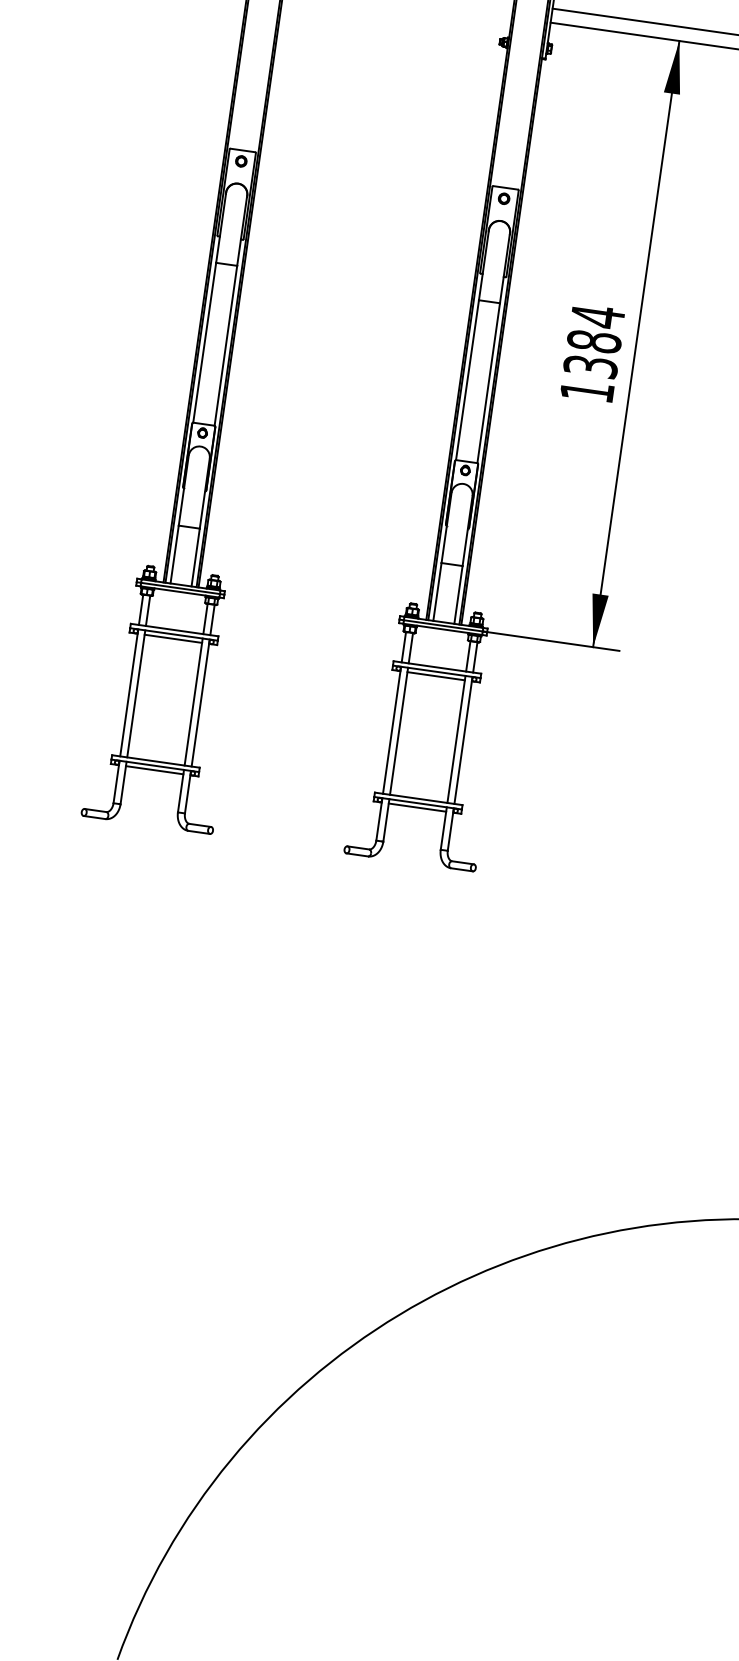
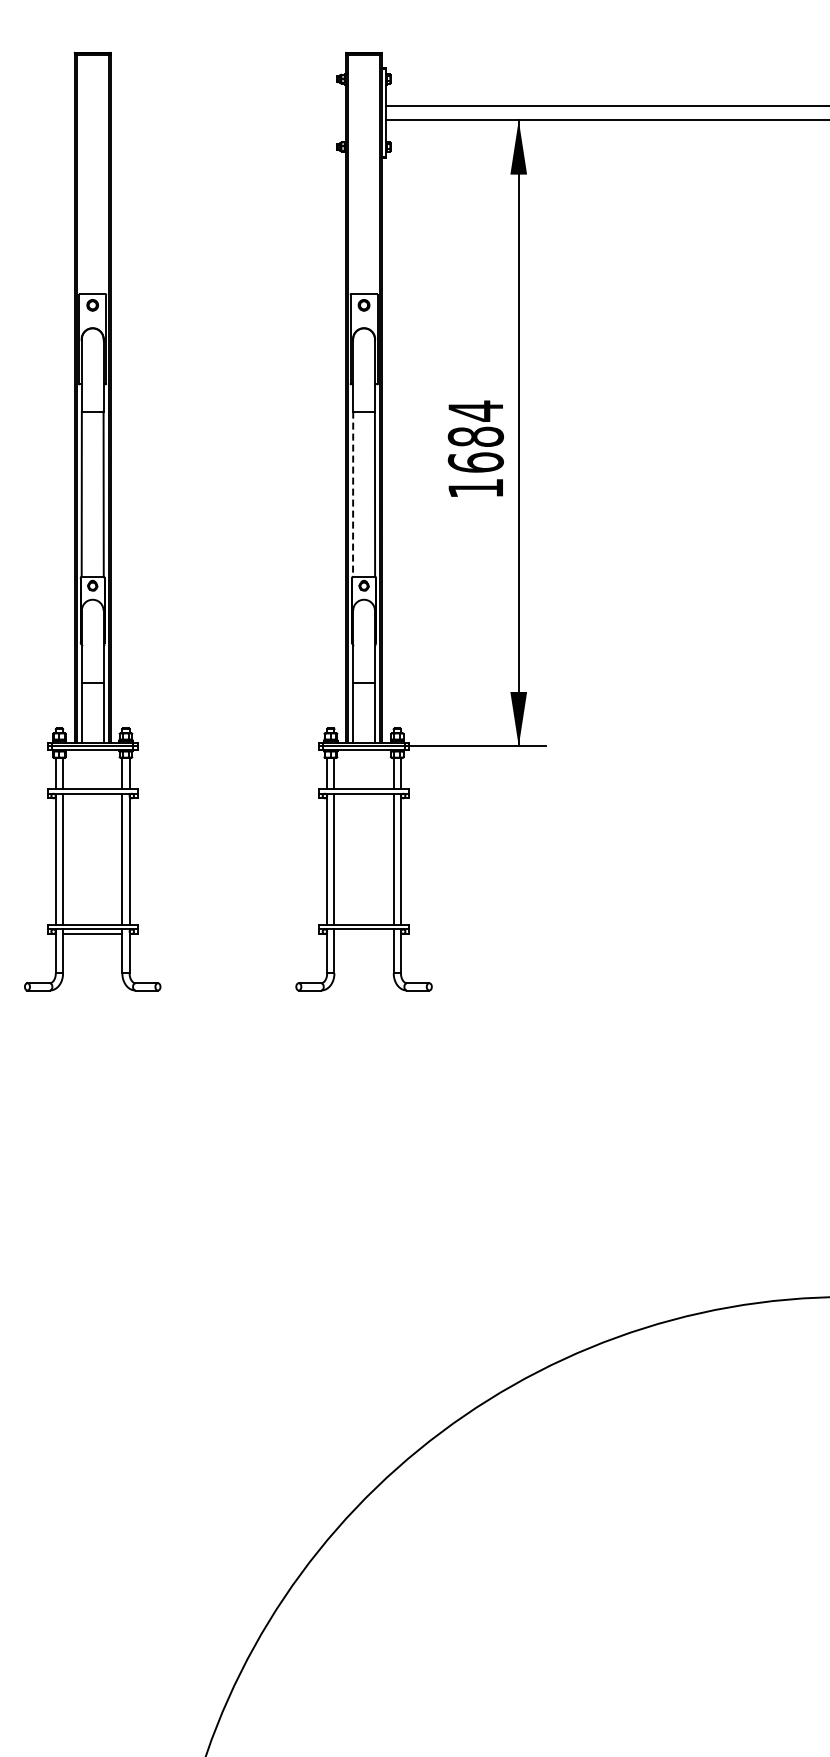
text: (590, 366) -> (475, 462), 1384 -> 1684
line: (467, 380) -> (353, 494), solid -> dashed
line: (173, 639) -> (92, 798), removed
line: (435, 676) -> (363, 798), removed
line: (416, 807) -> (363, 933), removed

